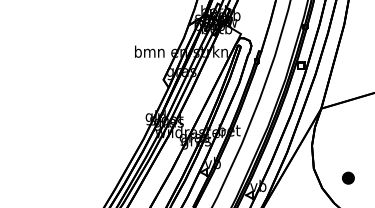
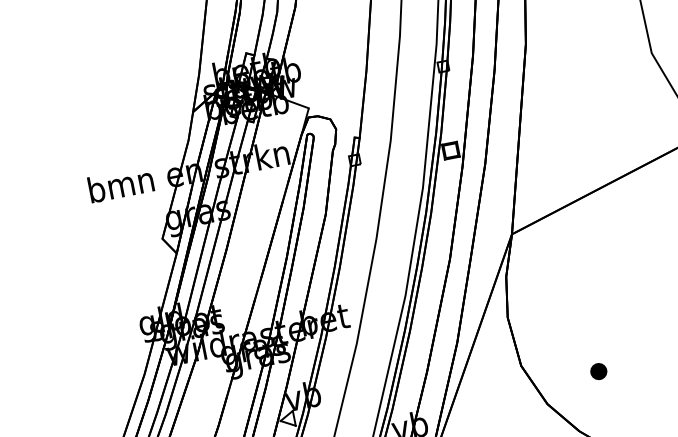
part: (347, 177) -> (596, 370), size x0.62

